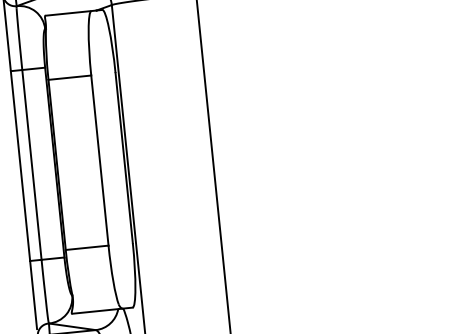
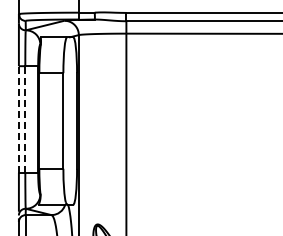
line: (32, 164) -> (25, 119), solid -> dashed
line: (19, 166) -> (18, 119), solid -> dashed

